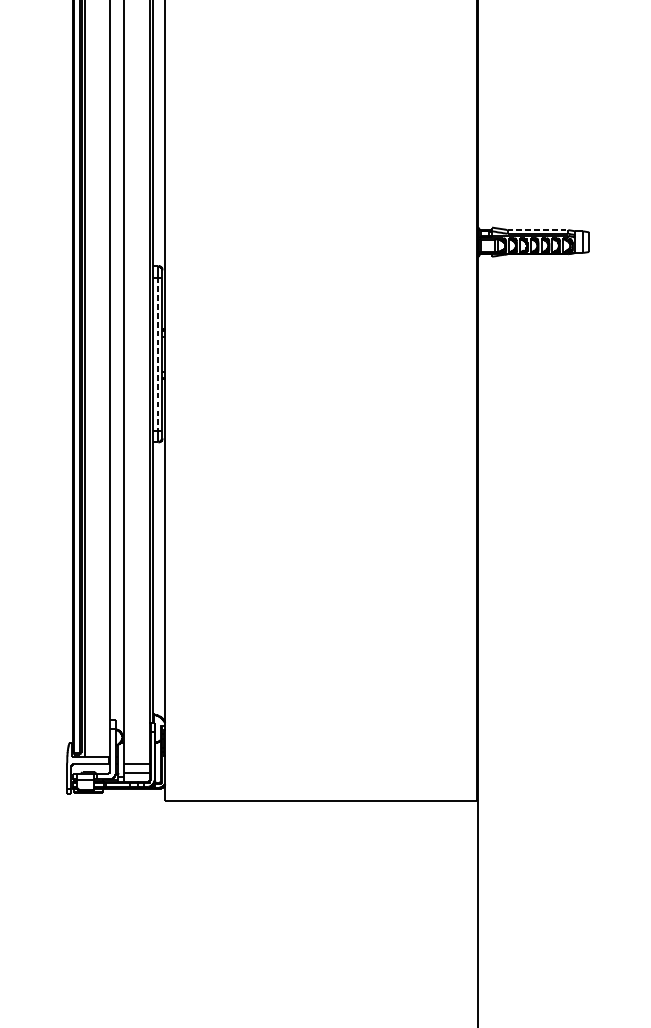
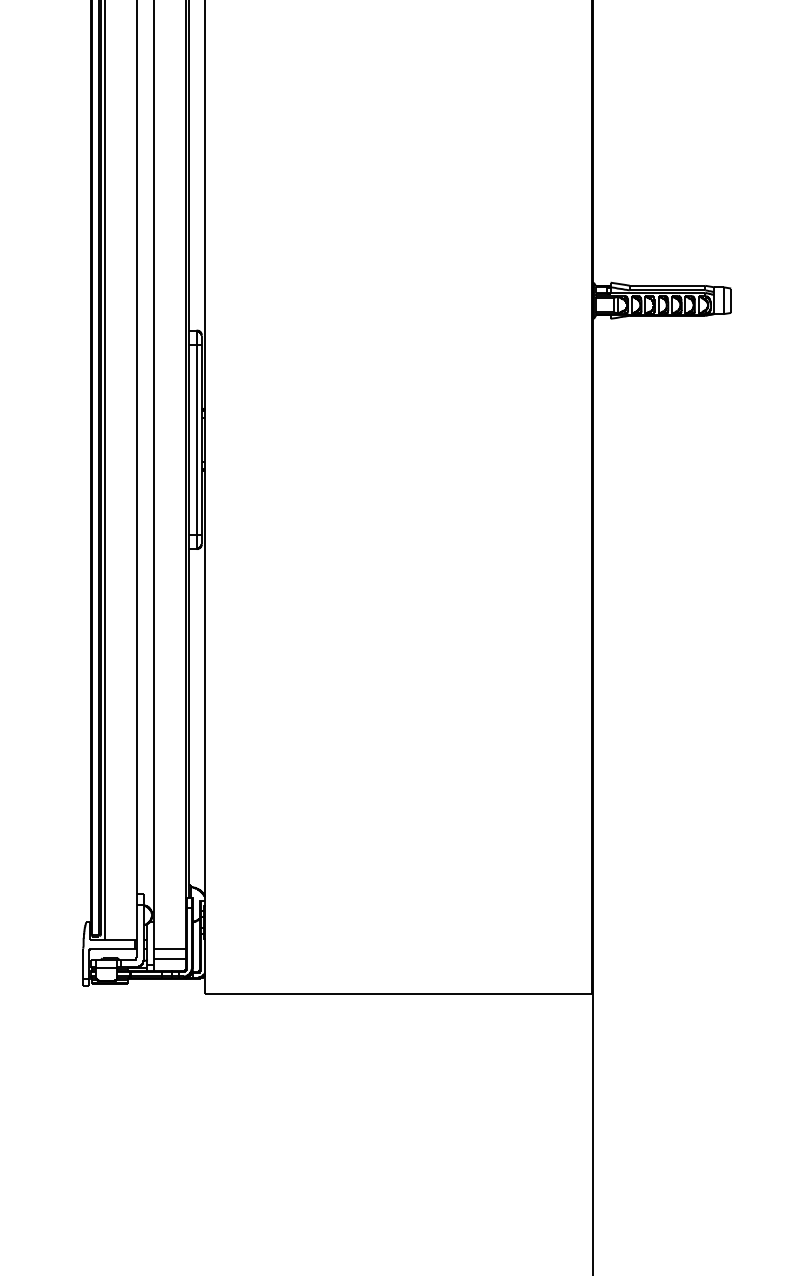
line: (537, 229) -> (667, 285), dashed -> solid
line: (158, 354) -> (196, 440), dashed -> solid

